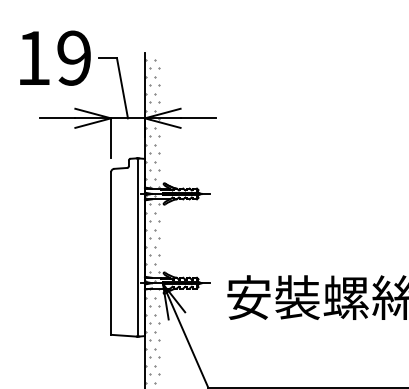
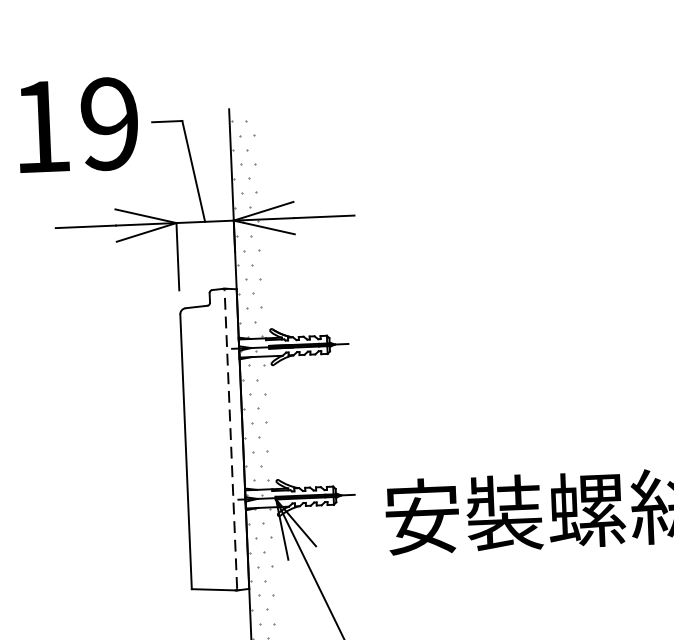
line: (137, 247) -> (230, 439), solid -> dashed

